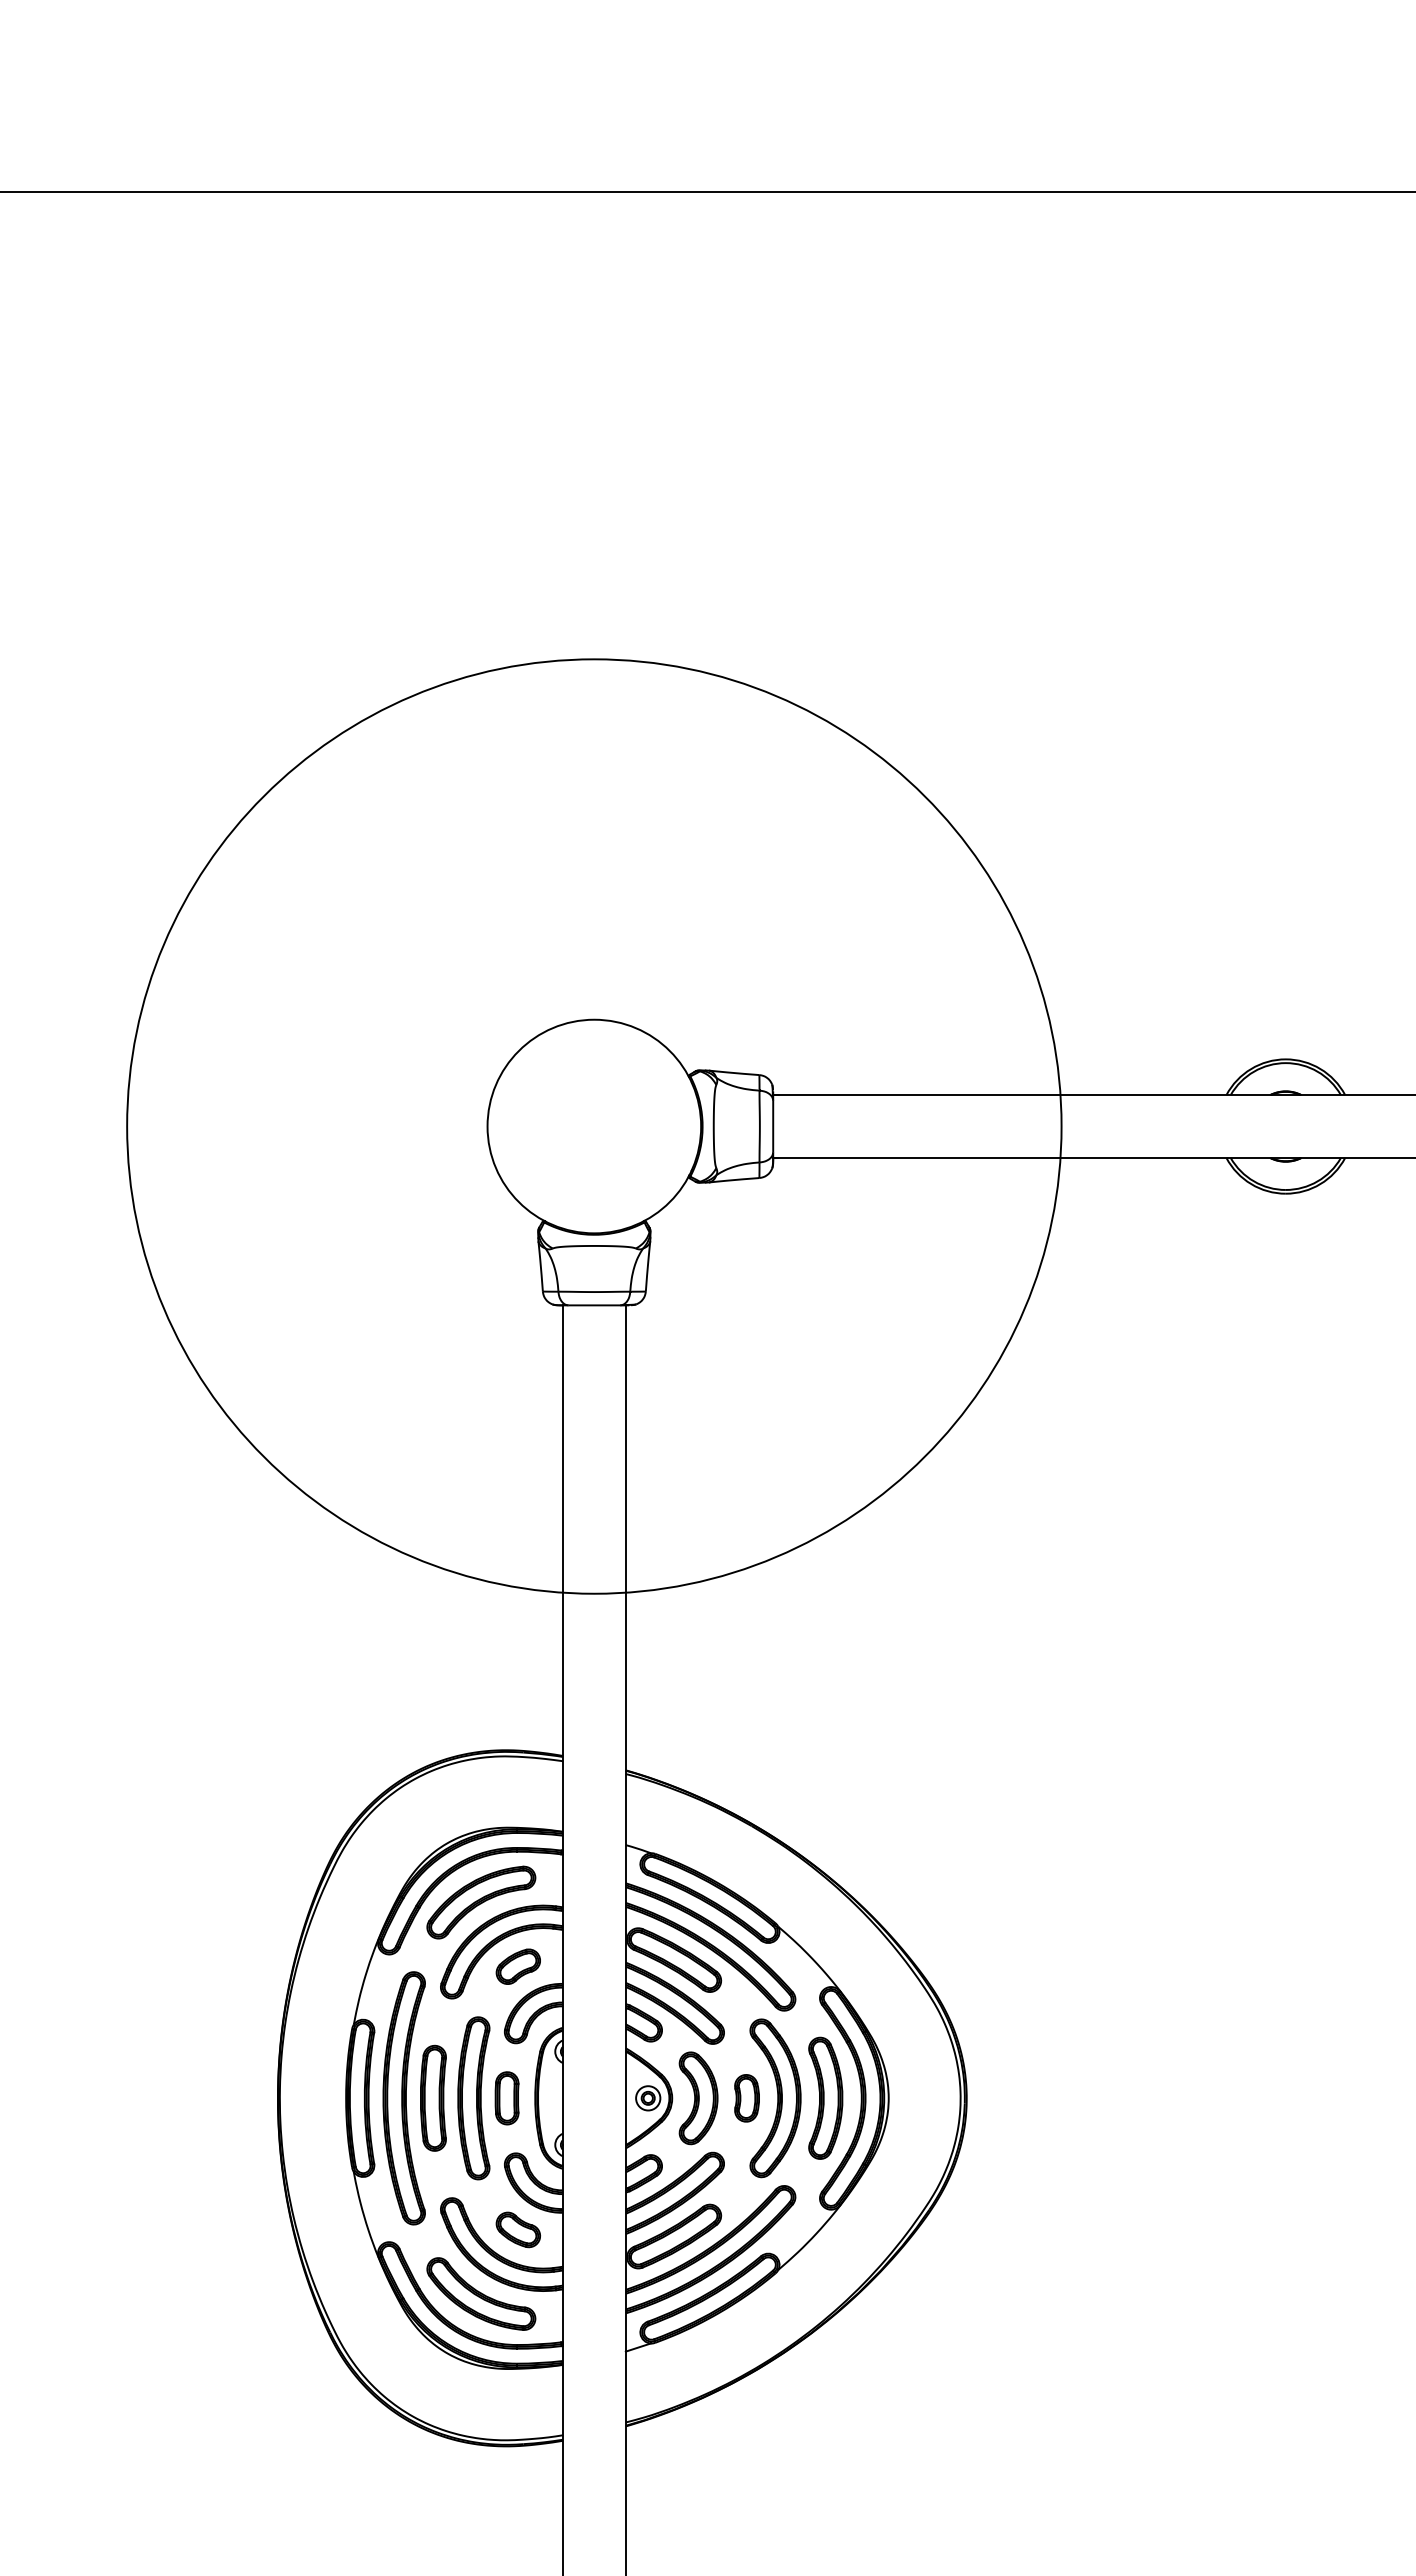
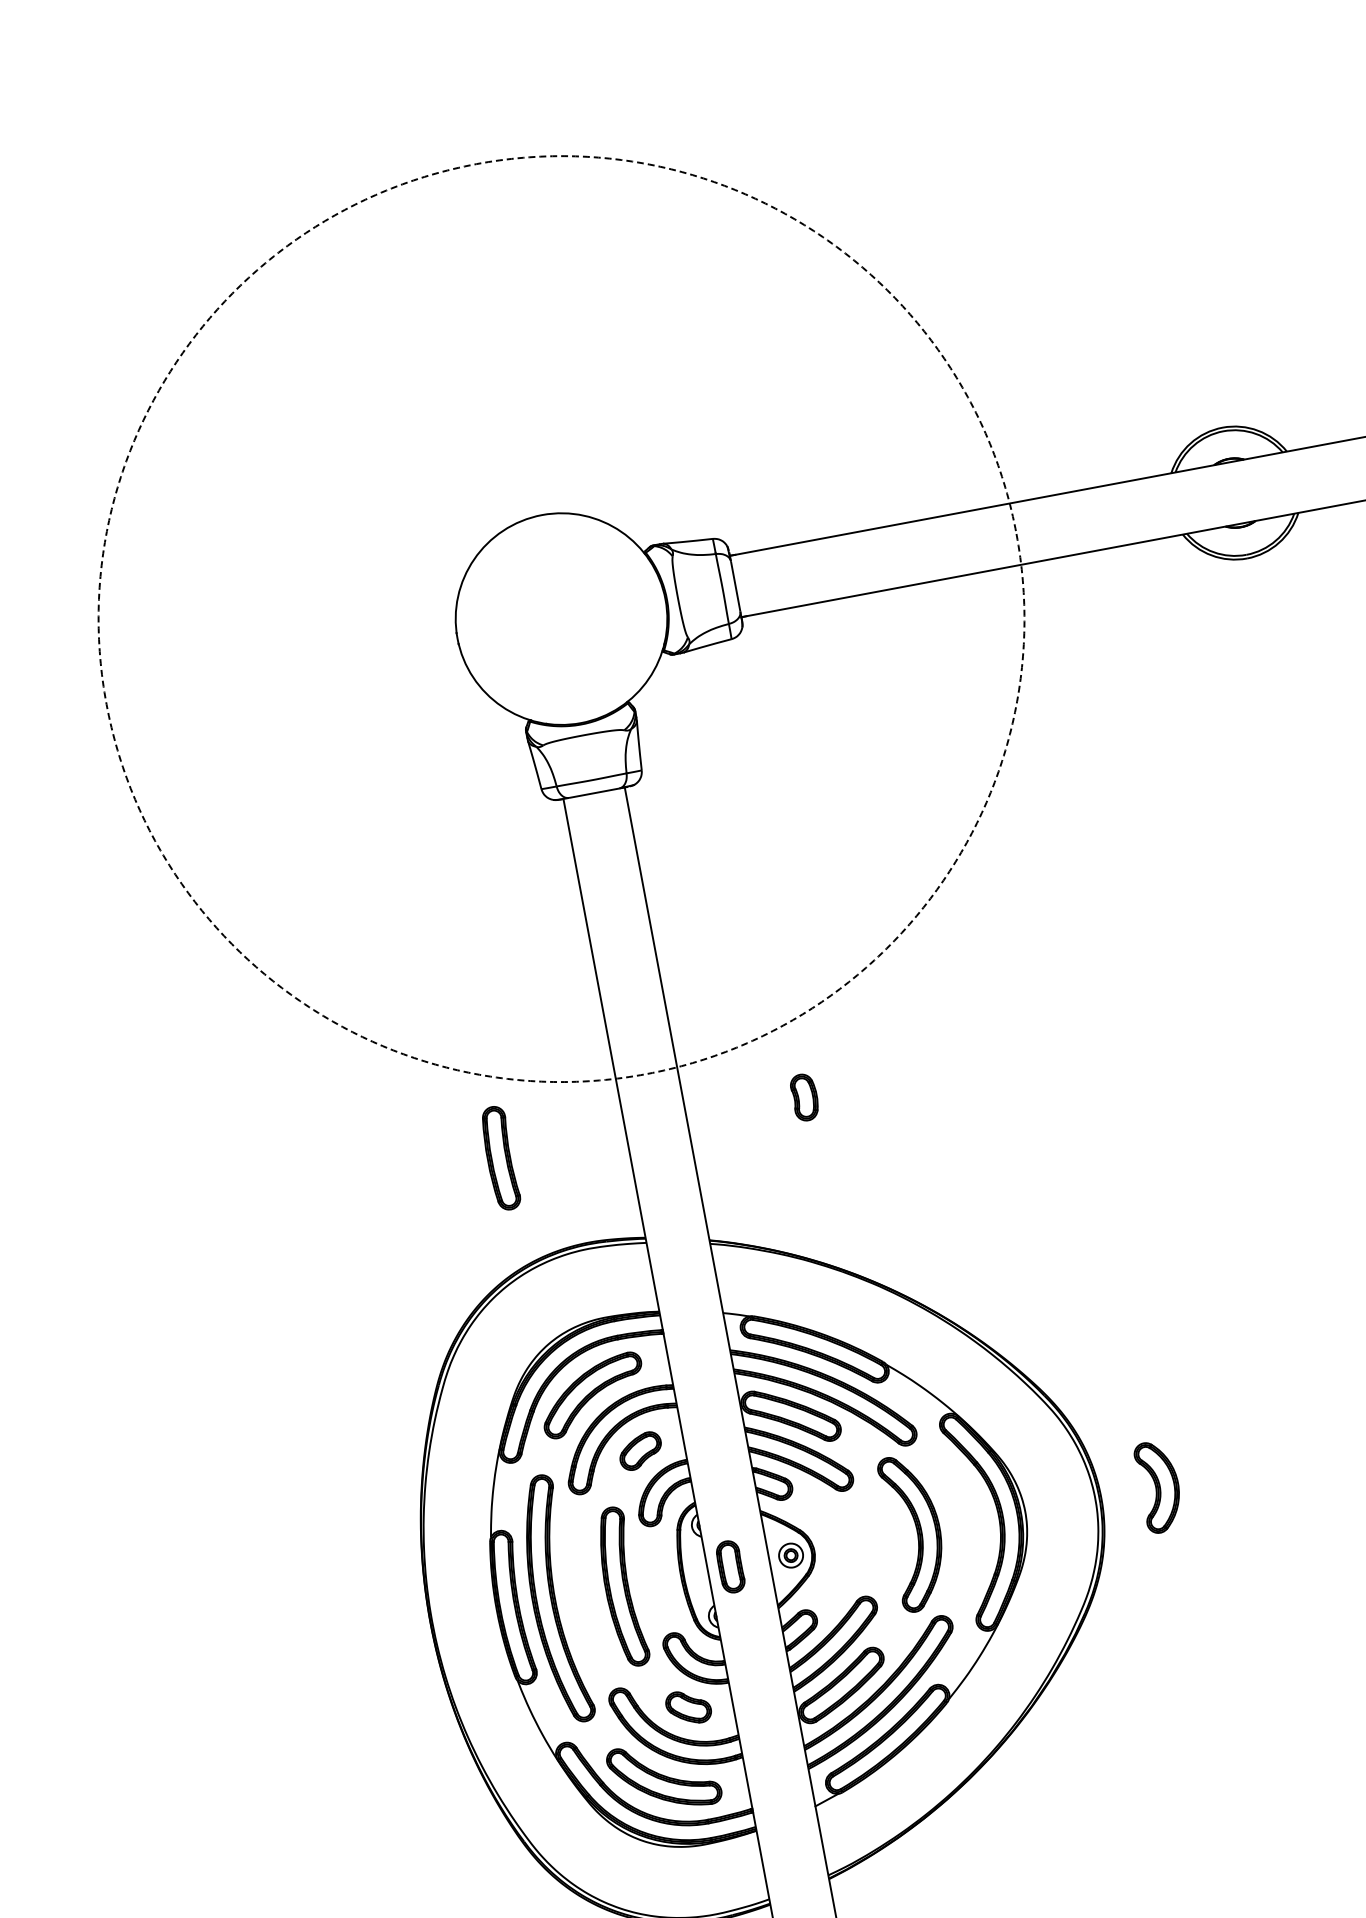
circle: (594, 1126) -> (561, 619), solid -> dashed
part: (433, 2097) -> (500, 1157), moved
part: (825, 2097) -> (963, 1522), removed
part: (506, 2098) -> (730, 1567), moved
part: (698, 2098) -> (1159, 1486), moved
part: (746, 2098) -> (804, 1097), moved

